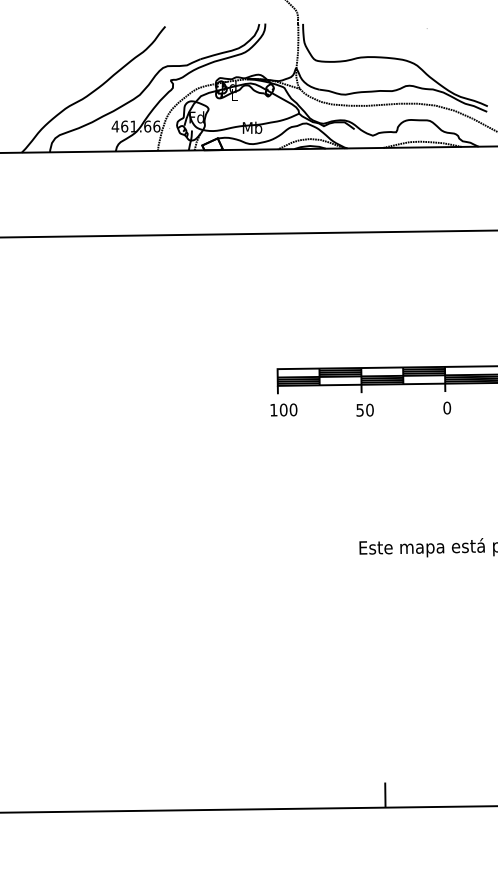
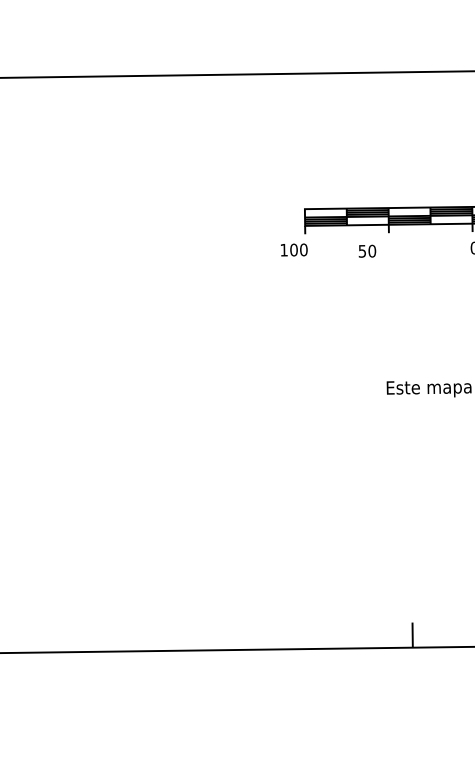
text: (283, 409) -> (293, 249), moved
text: (364, 409) -> (366, 250), moved

